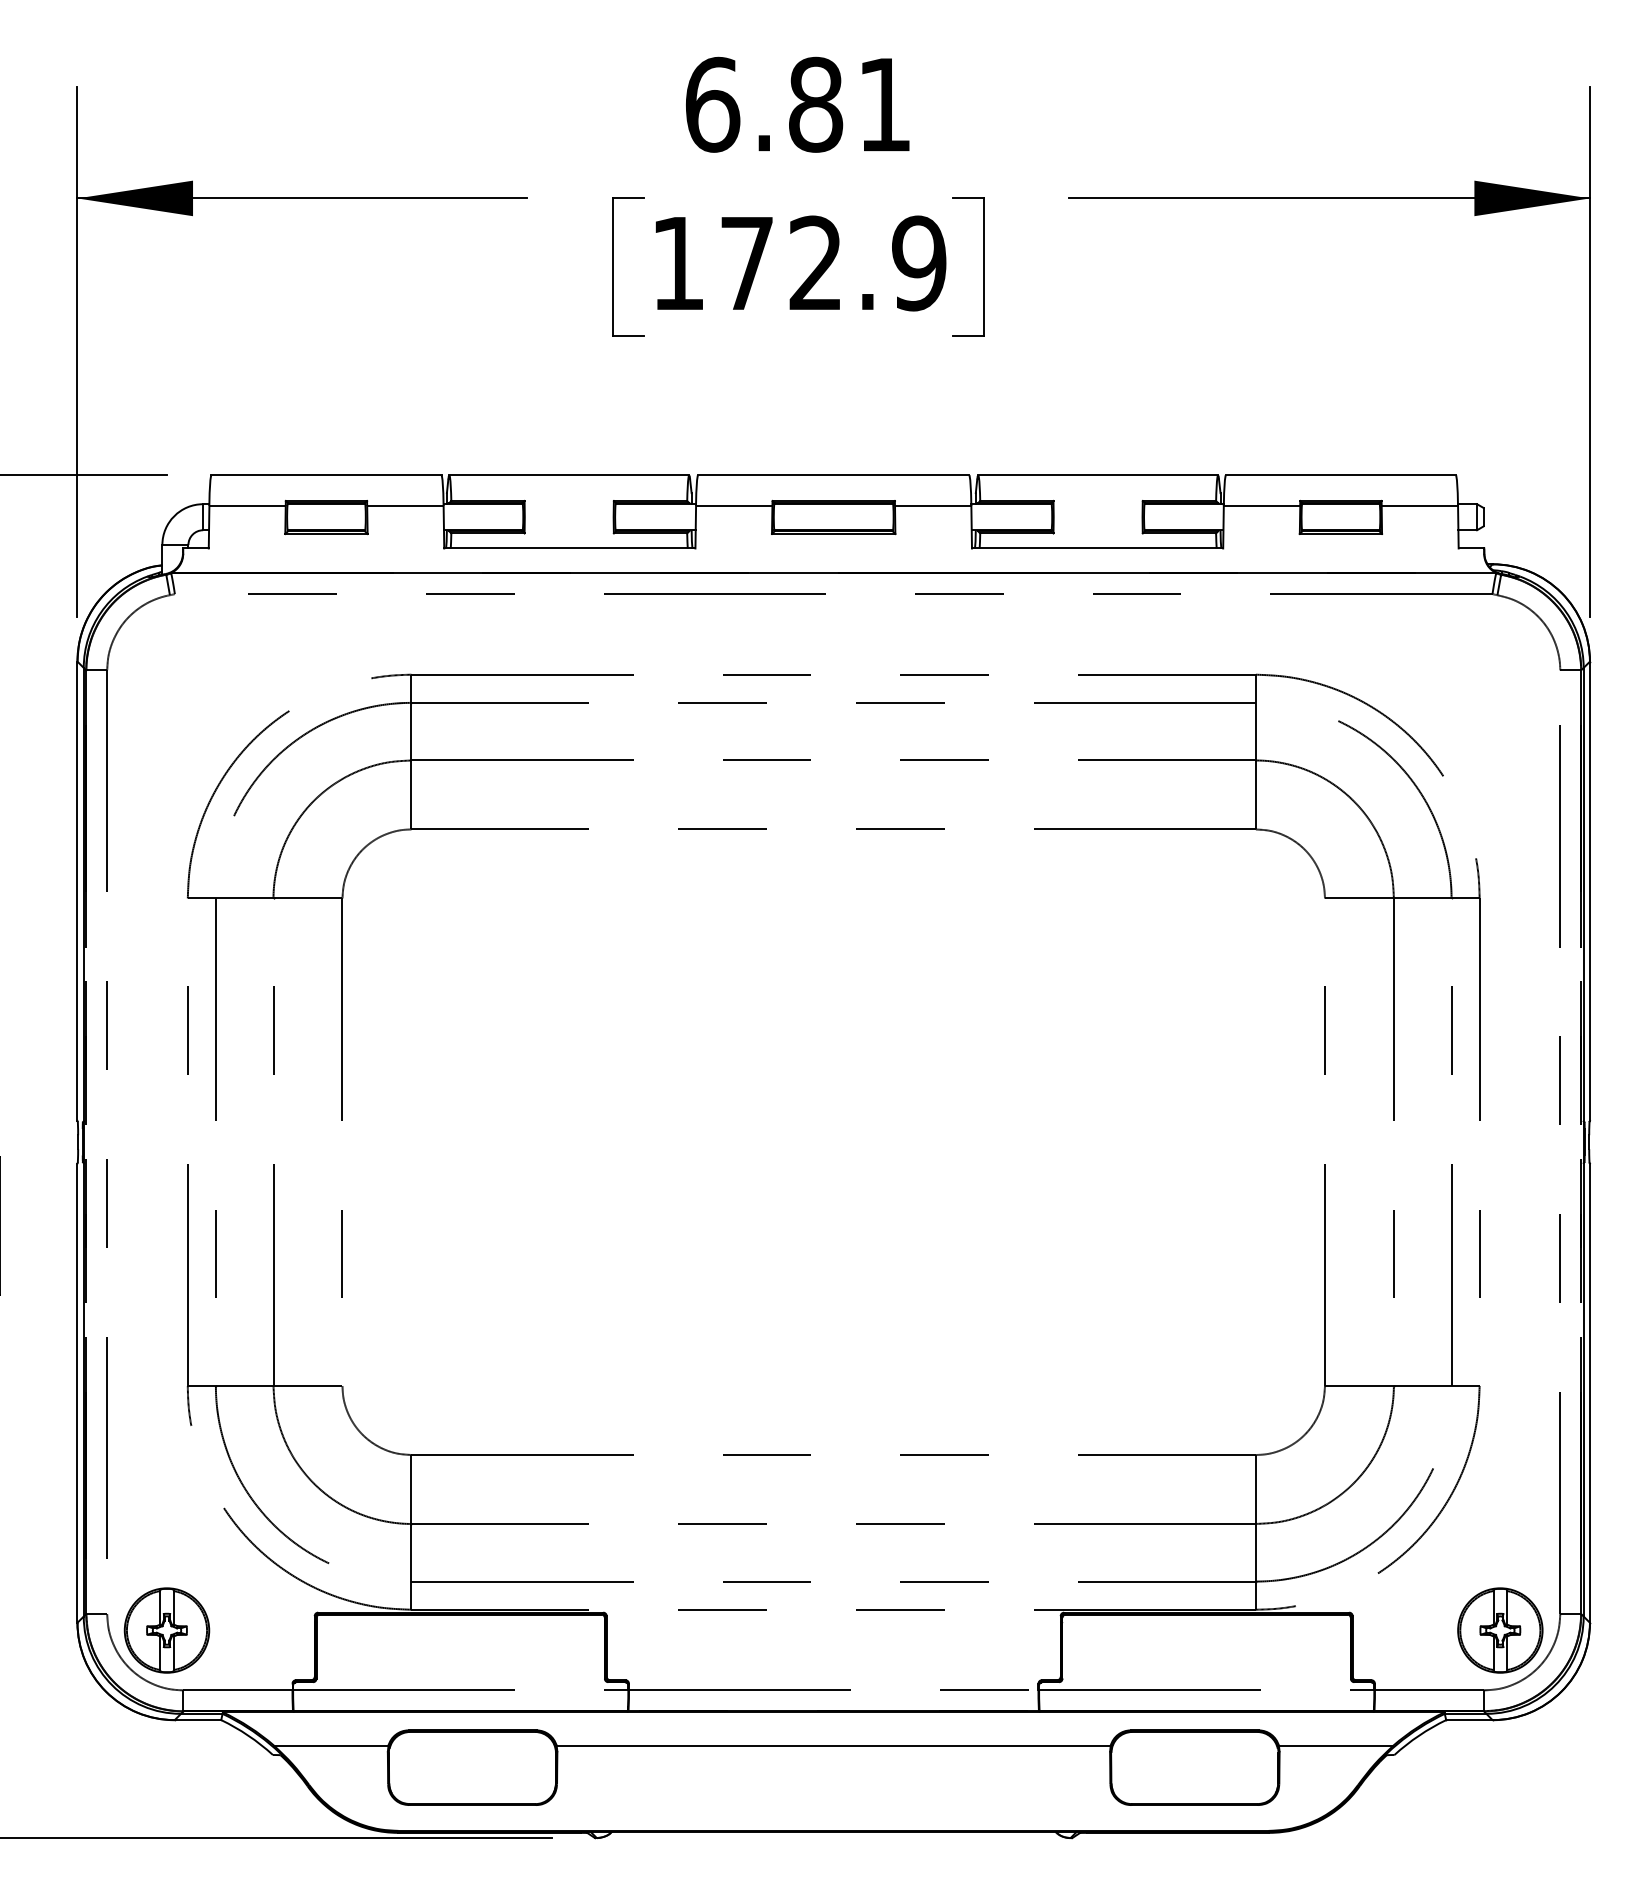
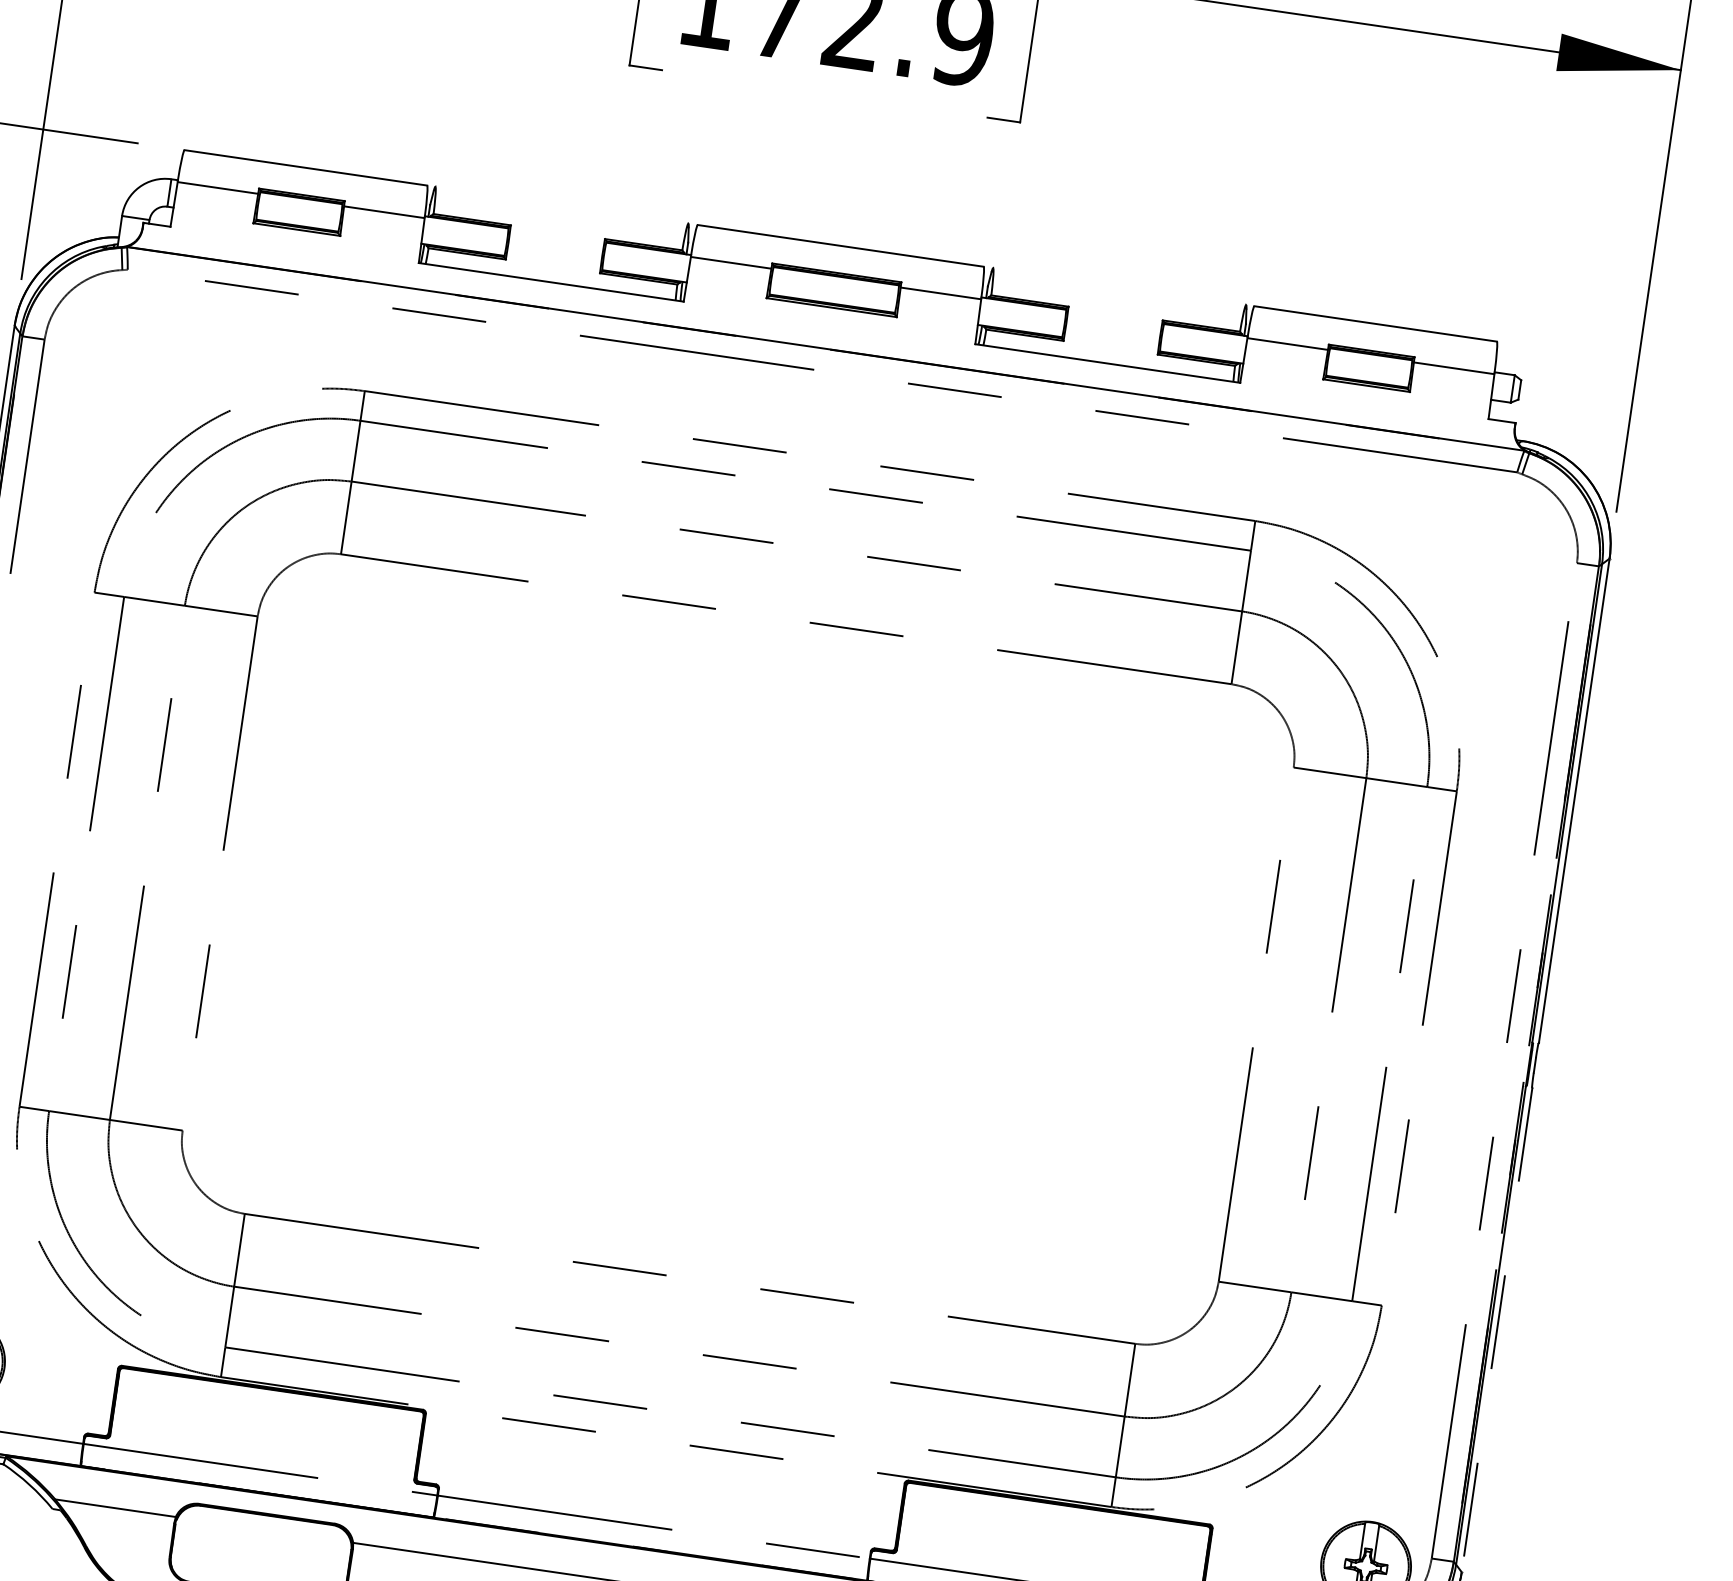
line: (569, 475) -> (562, 205), removed
line: (1098, 475) -> (1119, 286), removed
line: (1589, 1393) -> (1496, 1330), solid -> dashed

